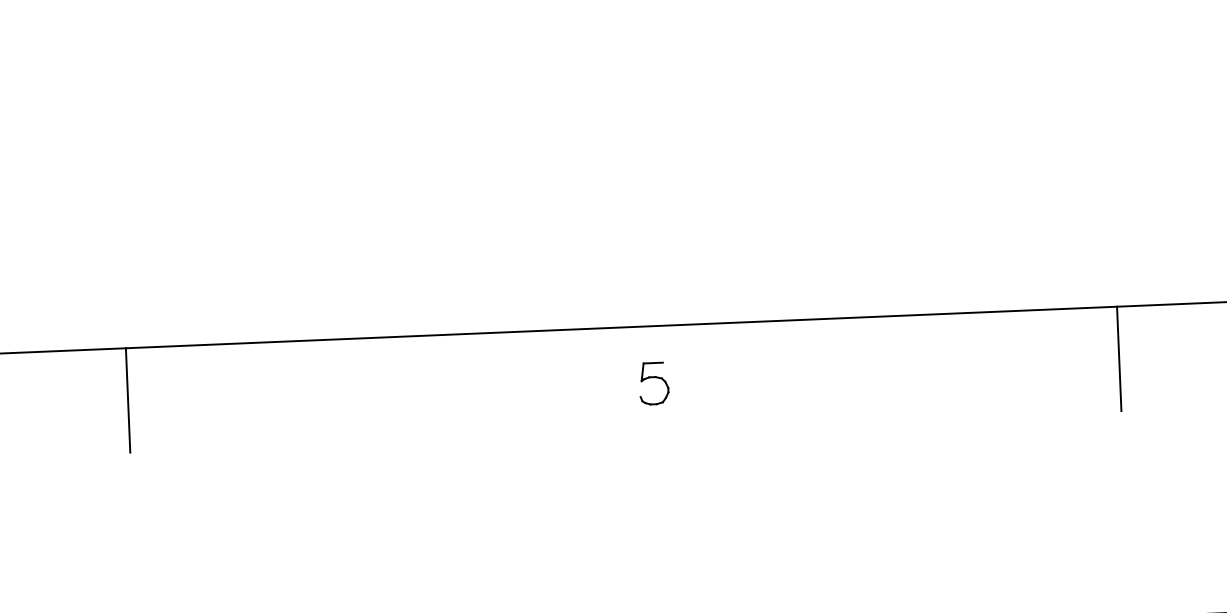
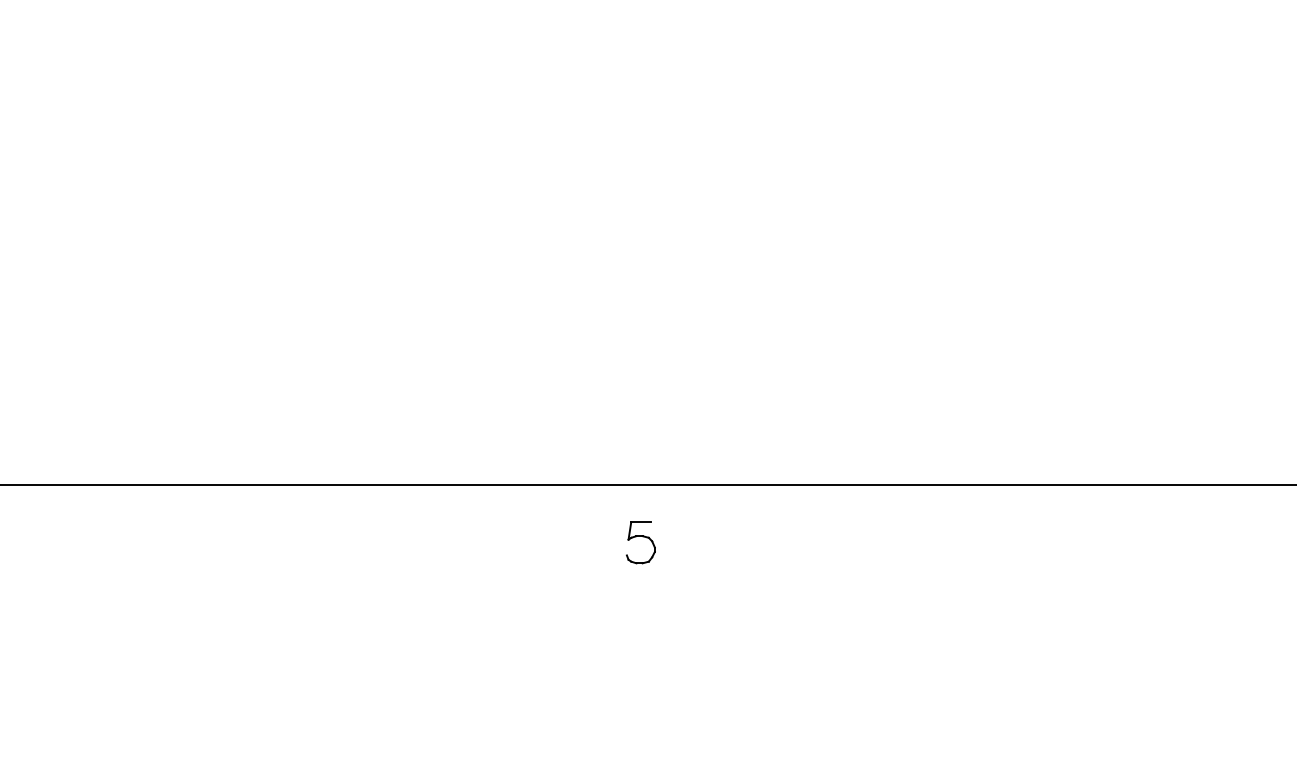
line: (1119, 358) -> (1225, 537), removed
part: (653, 383) -> (640, 542), moved
line: (127, 400) -> (233, 537), removed

